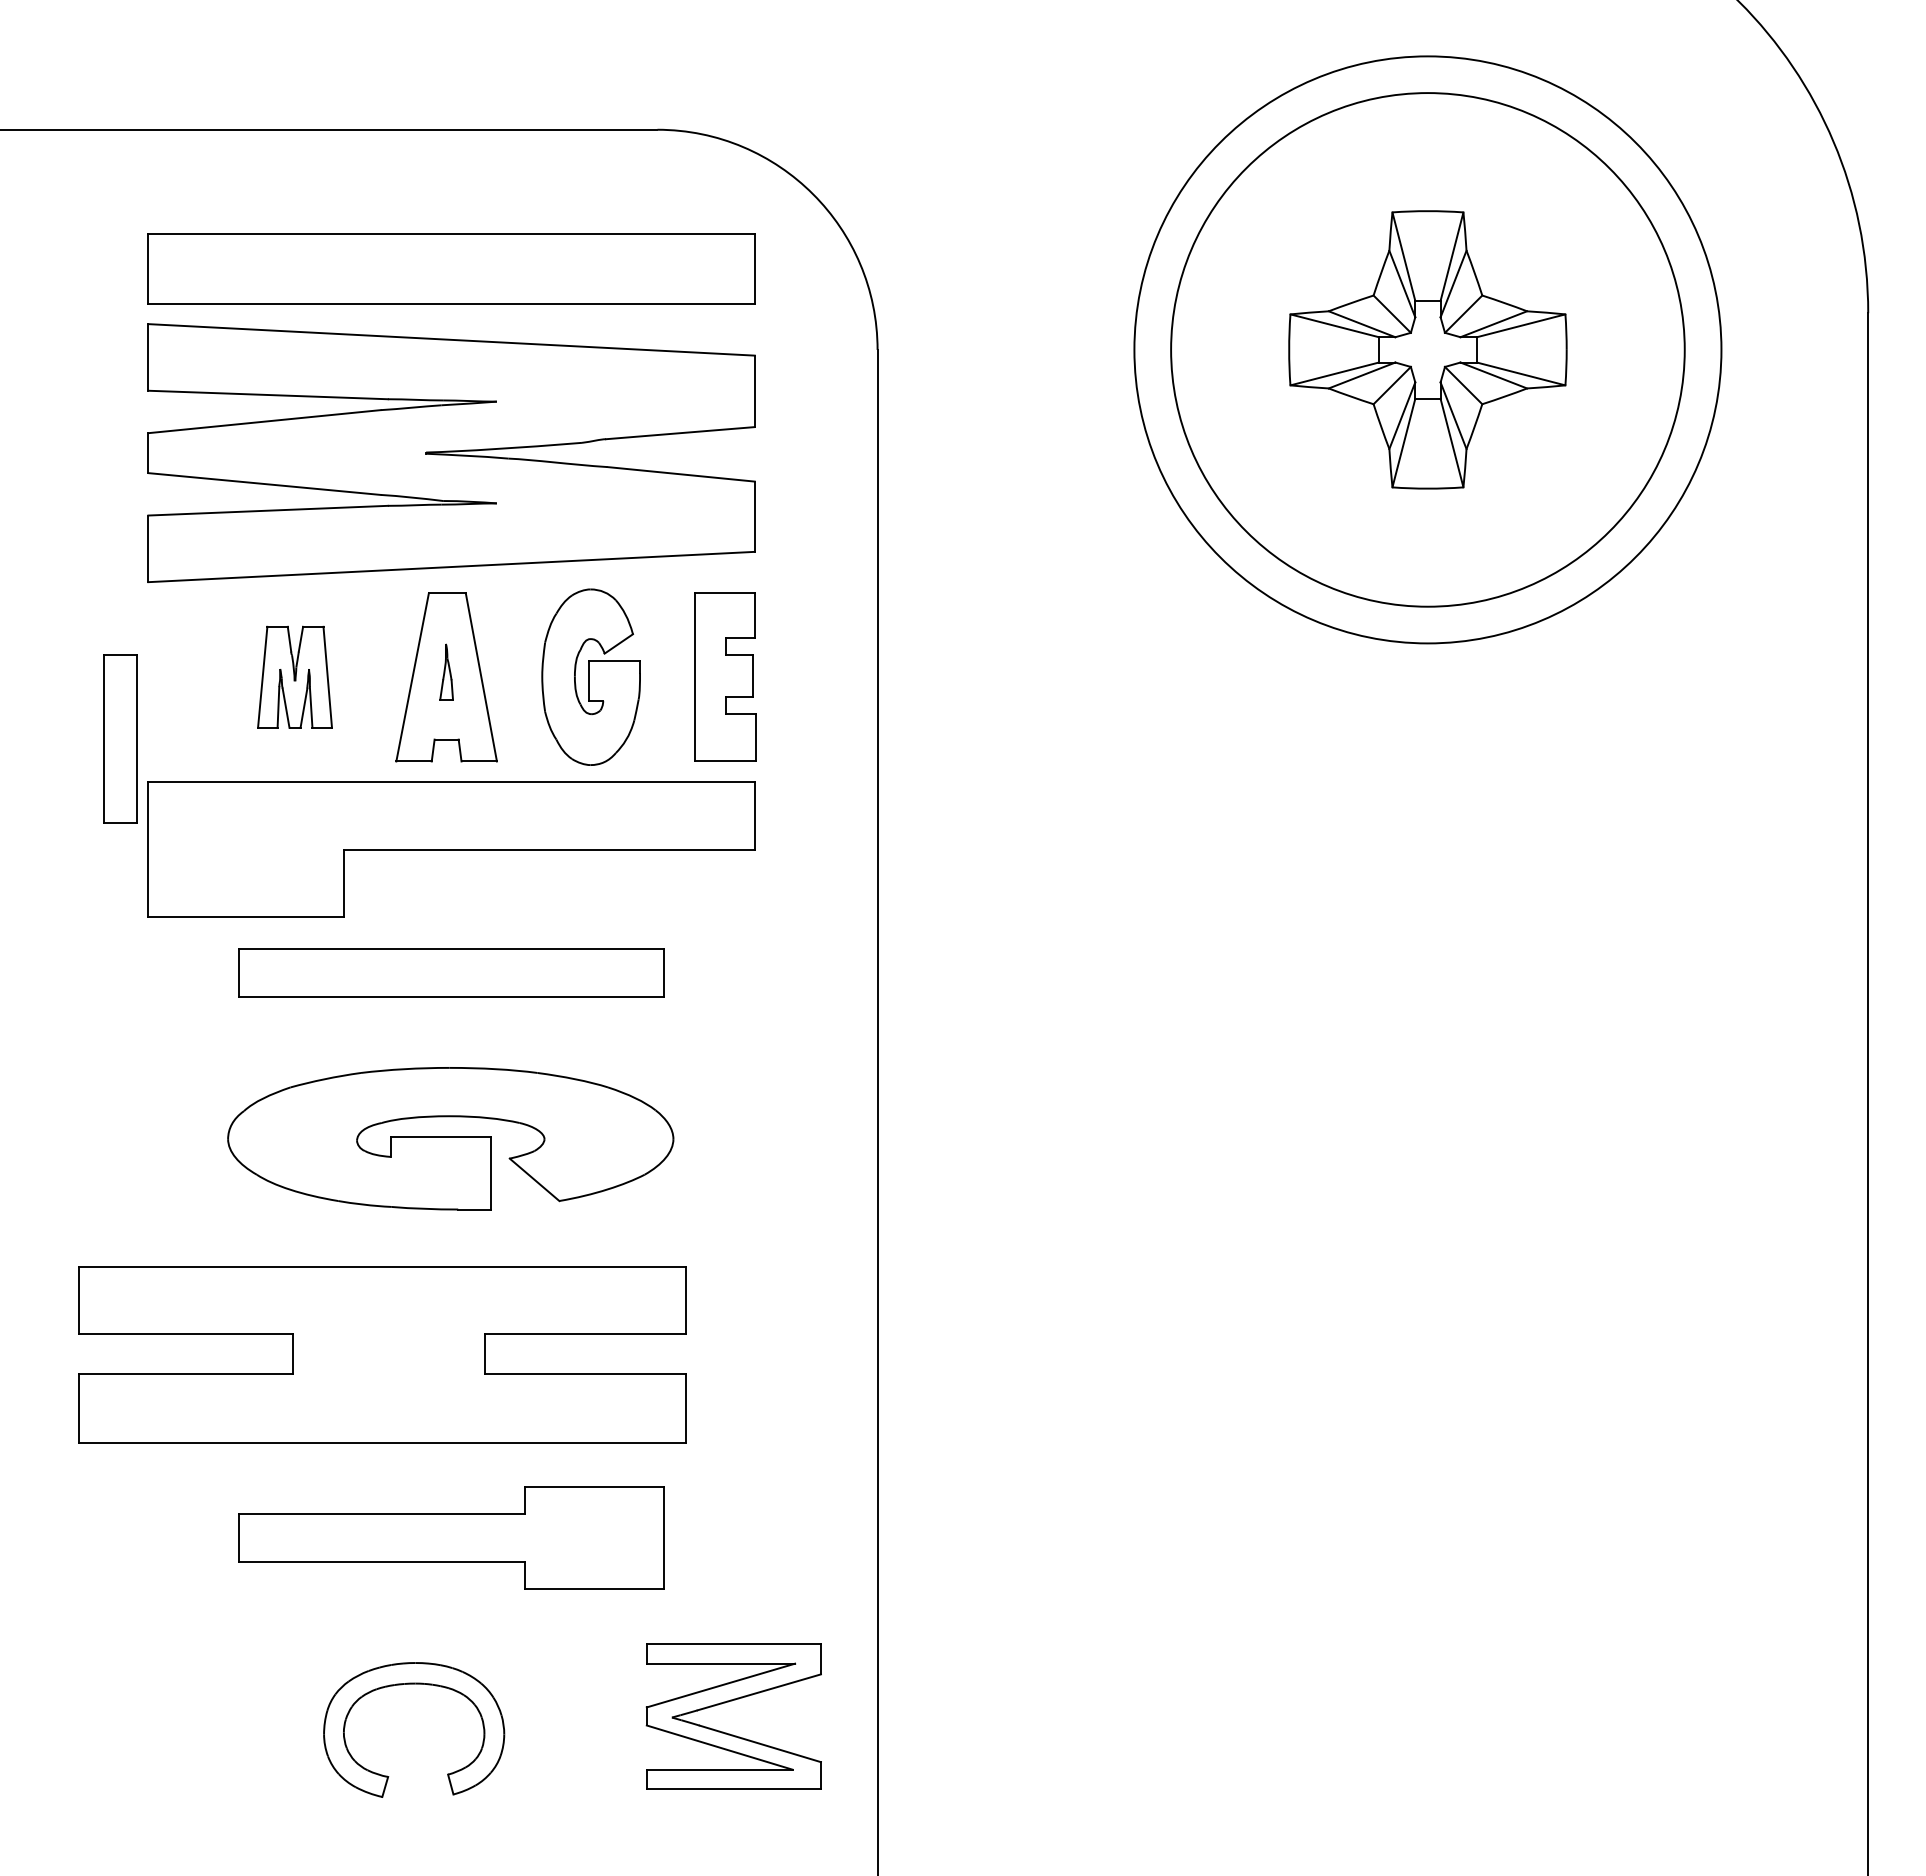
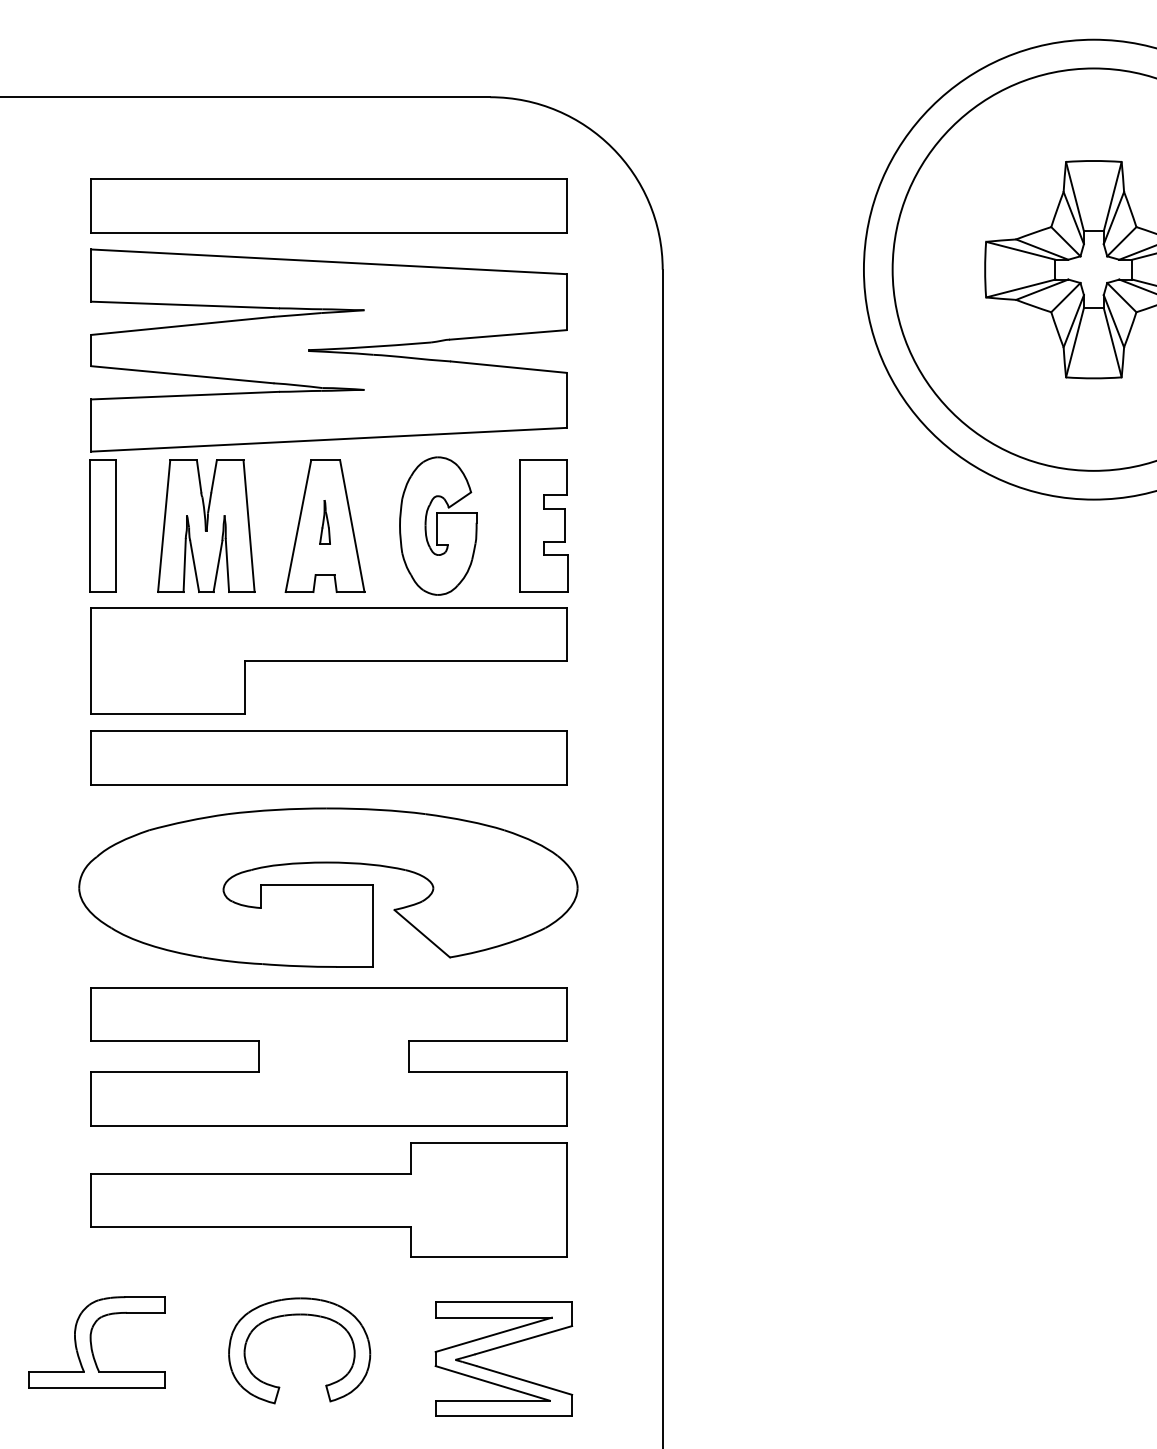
part: (294, 677) -> (205, 526), size x1.67
part: (120, 738) -> (103, 525), moved
part: (451, 972) -> (328, 757), size x1.43
part: (450, 1138) -> (328, 887), size x1.43
part: (382, 1354) -> (328, 1056), moved
part: (451, 1537) -> (328, 1200), size x1.43
part: (728, 1702) -> (499, 1348), moved
part: (148, 1718) -> (91, 1341), added

